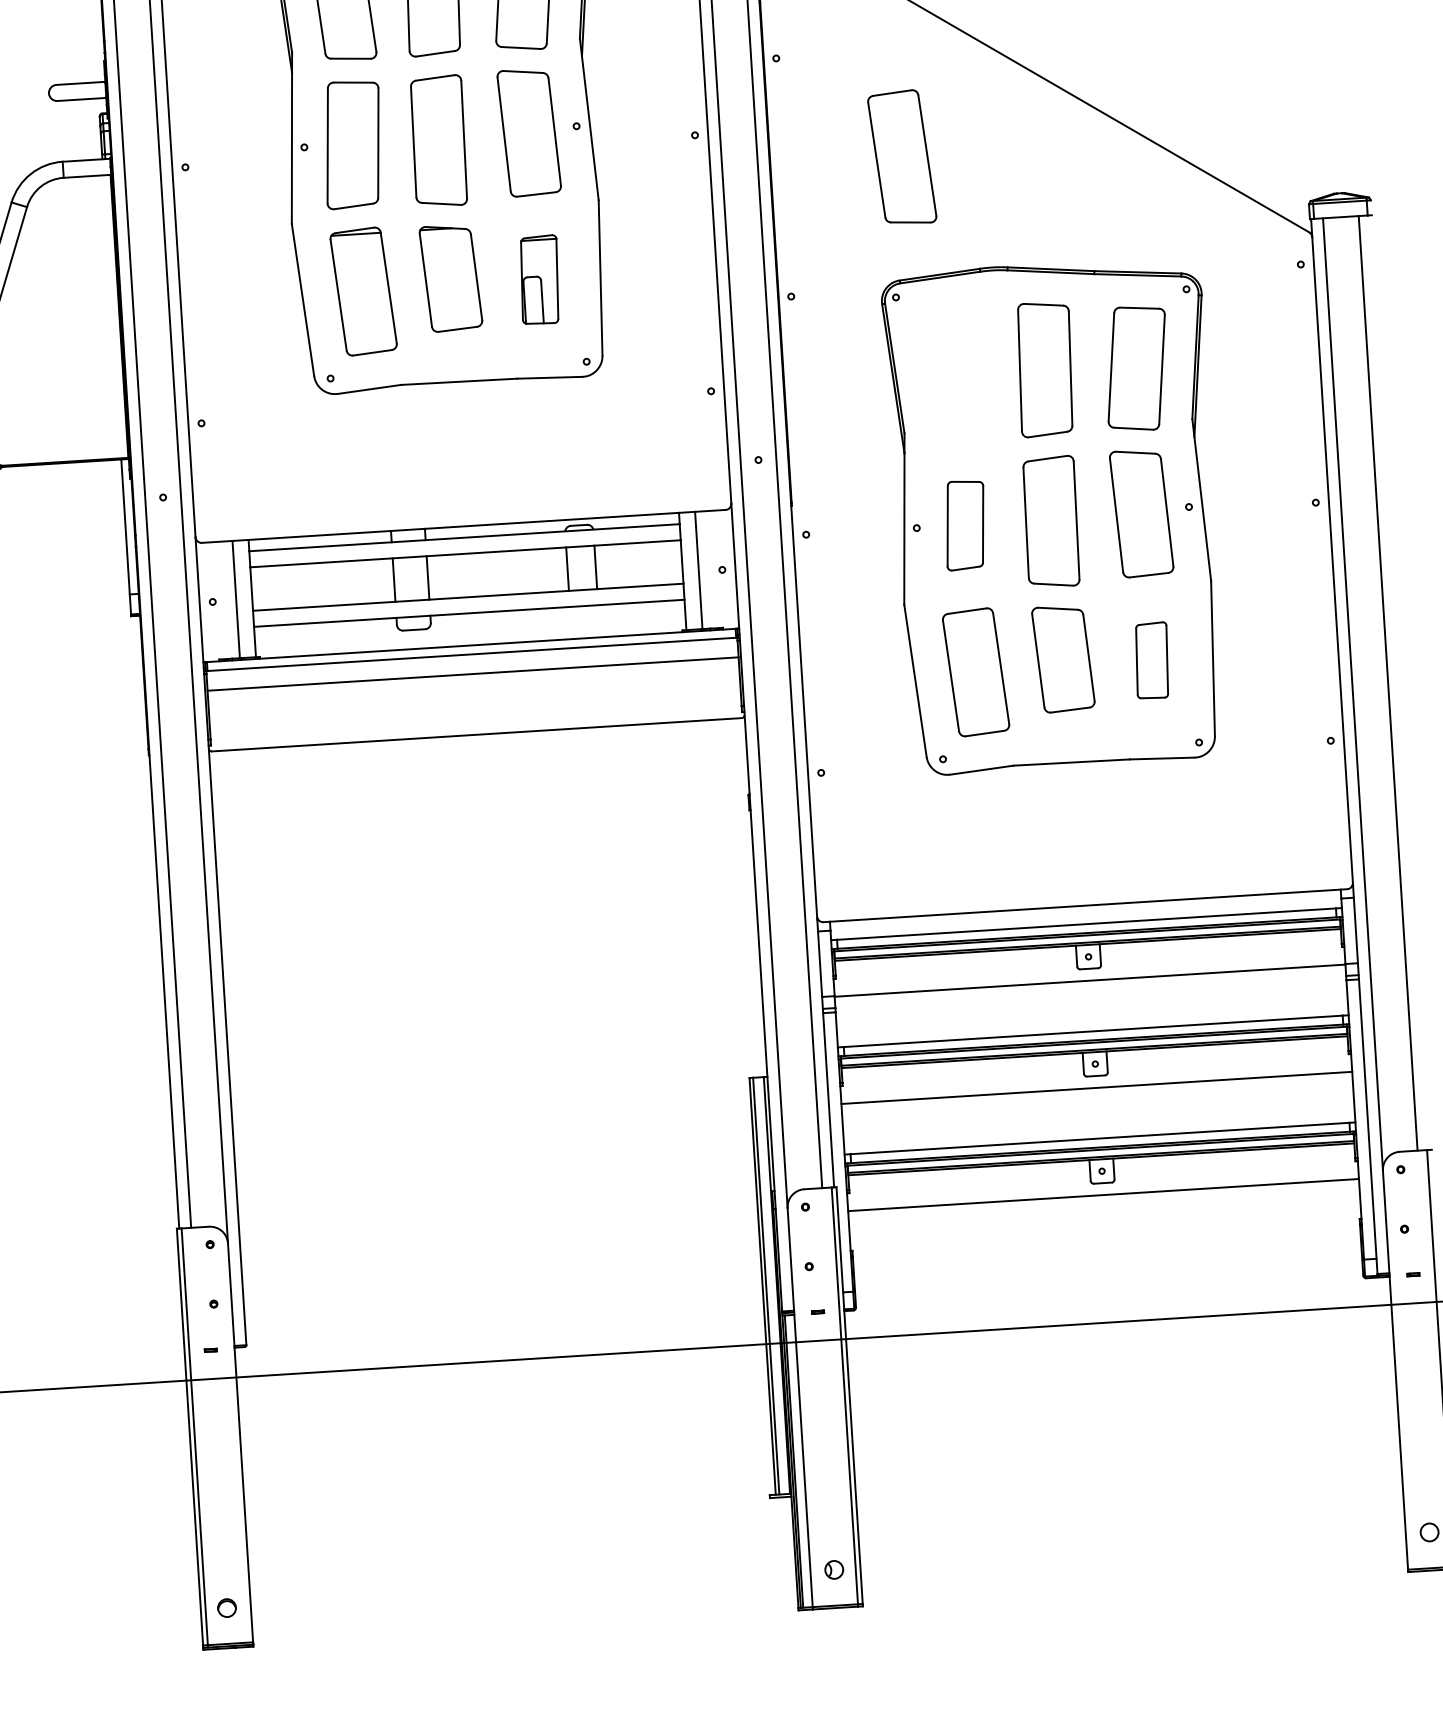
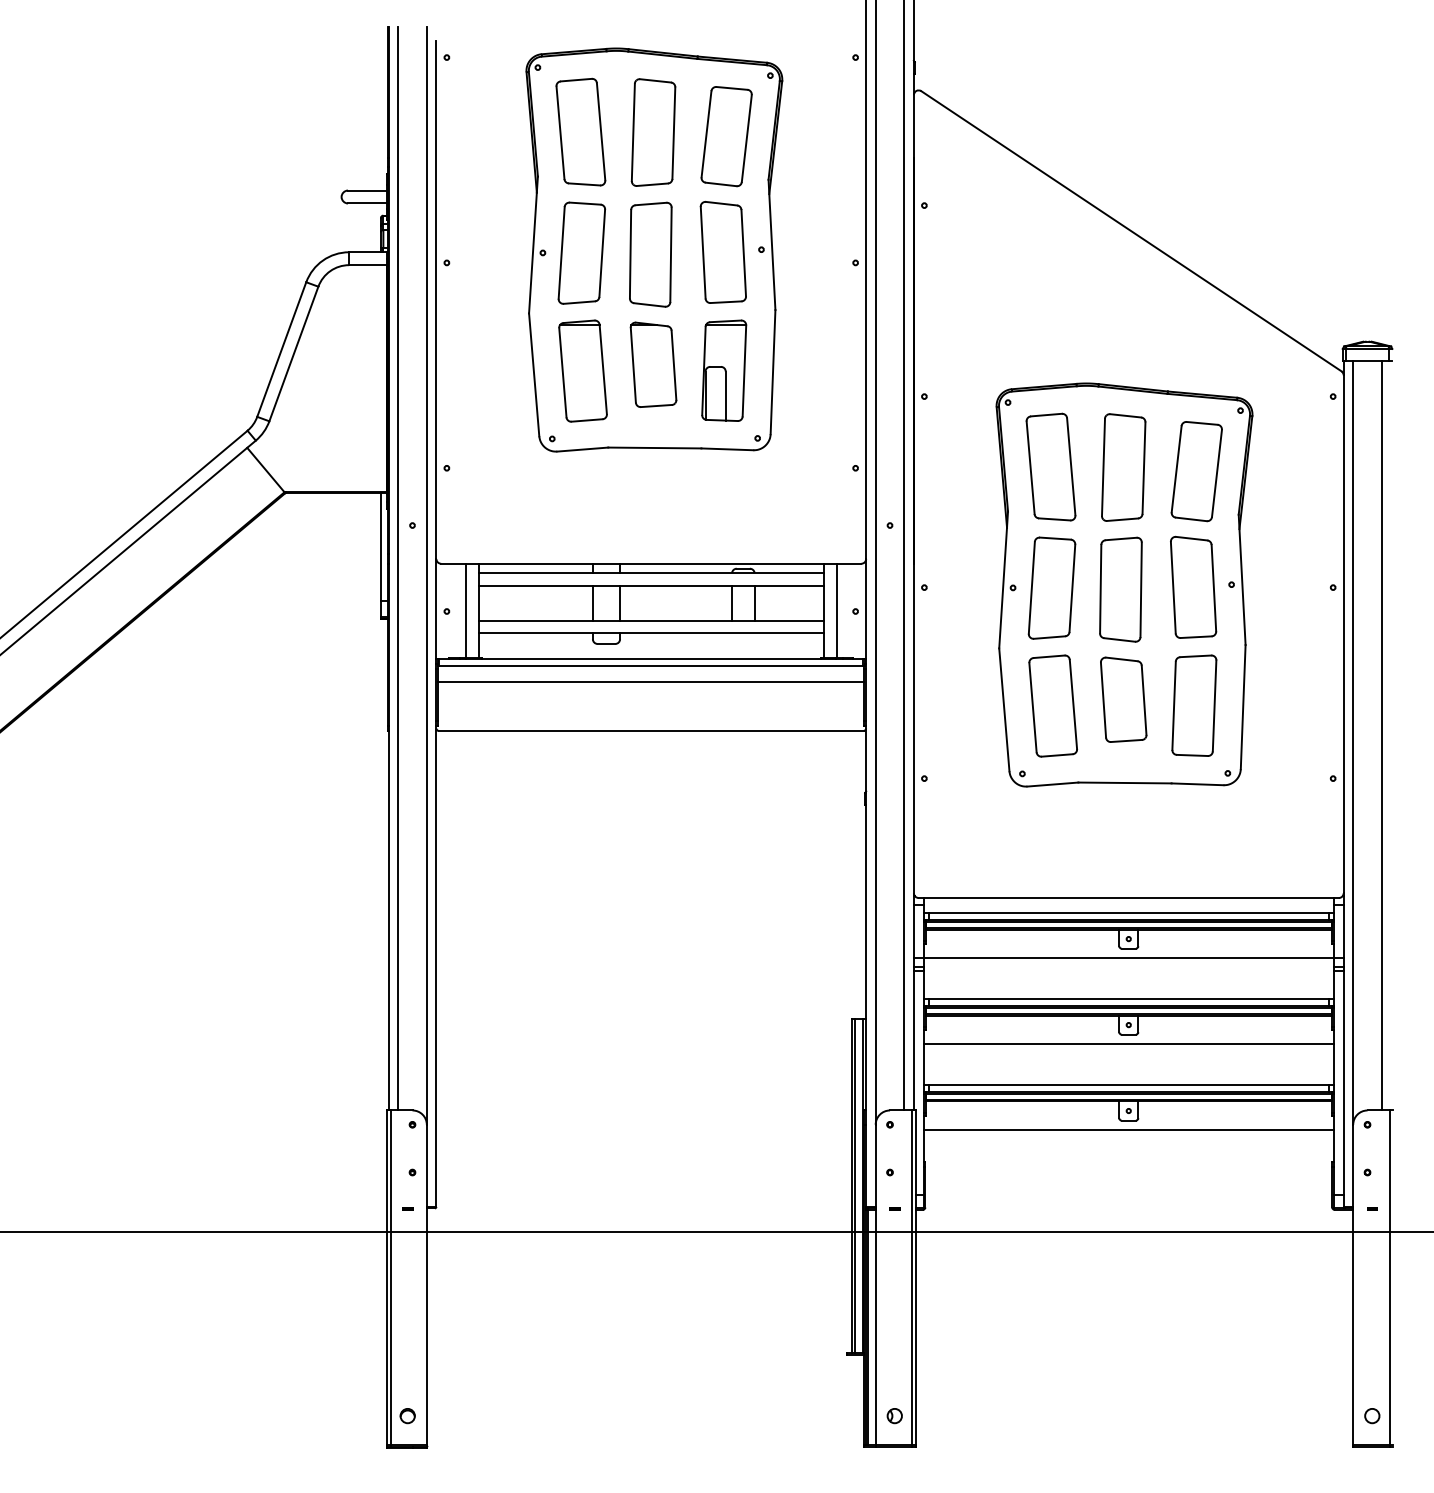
part: (901, 156) -> (1050, 466), moved
part: (539, 279) -> (724, 370), size x1.43
part: (964, 524) -> (1051, 587), size x1.43
part: (1152, 660) -> (1194, 705), size x1.67

